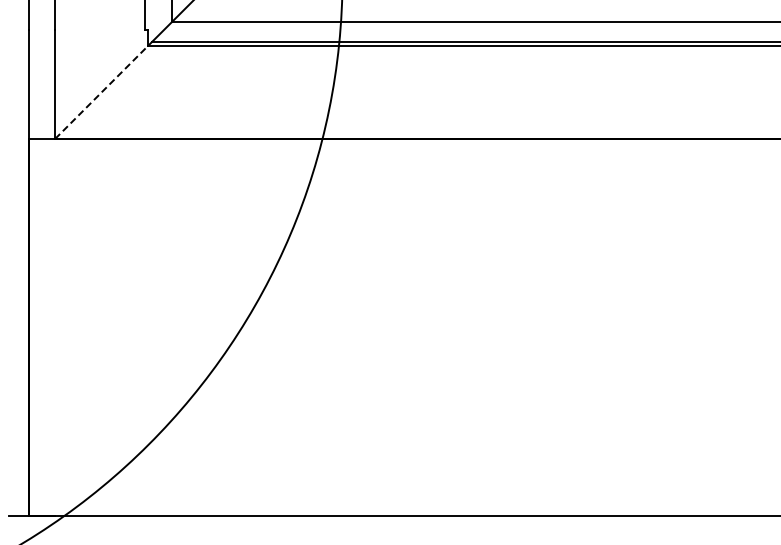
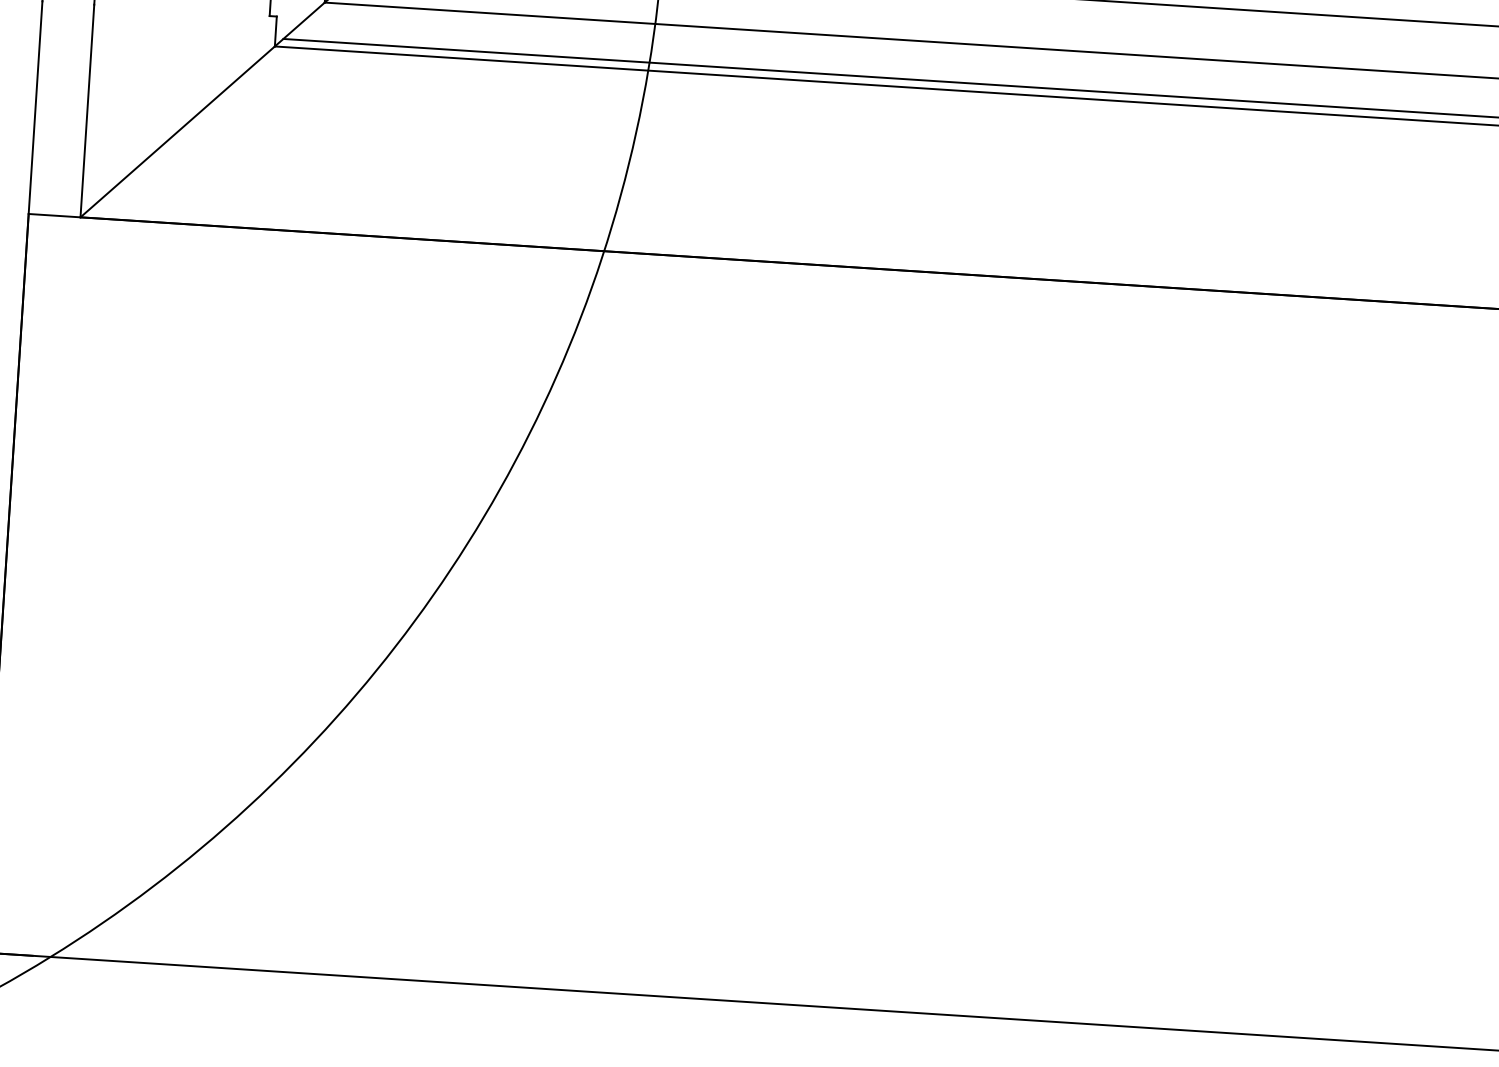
line: (101, 92) -> (177, 132), dashed -> solid

